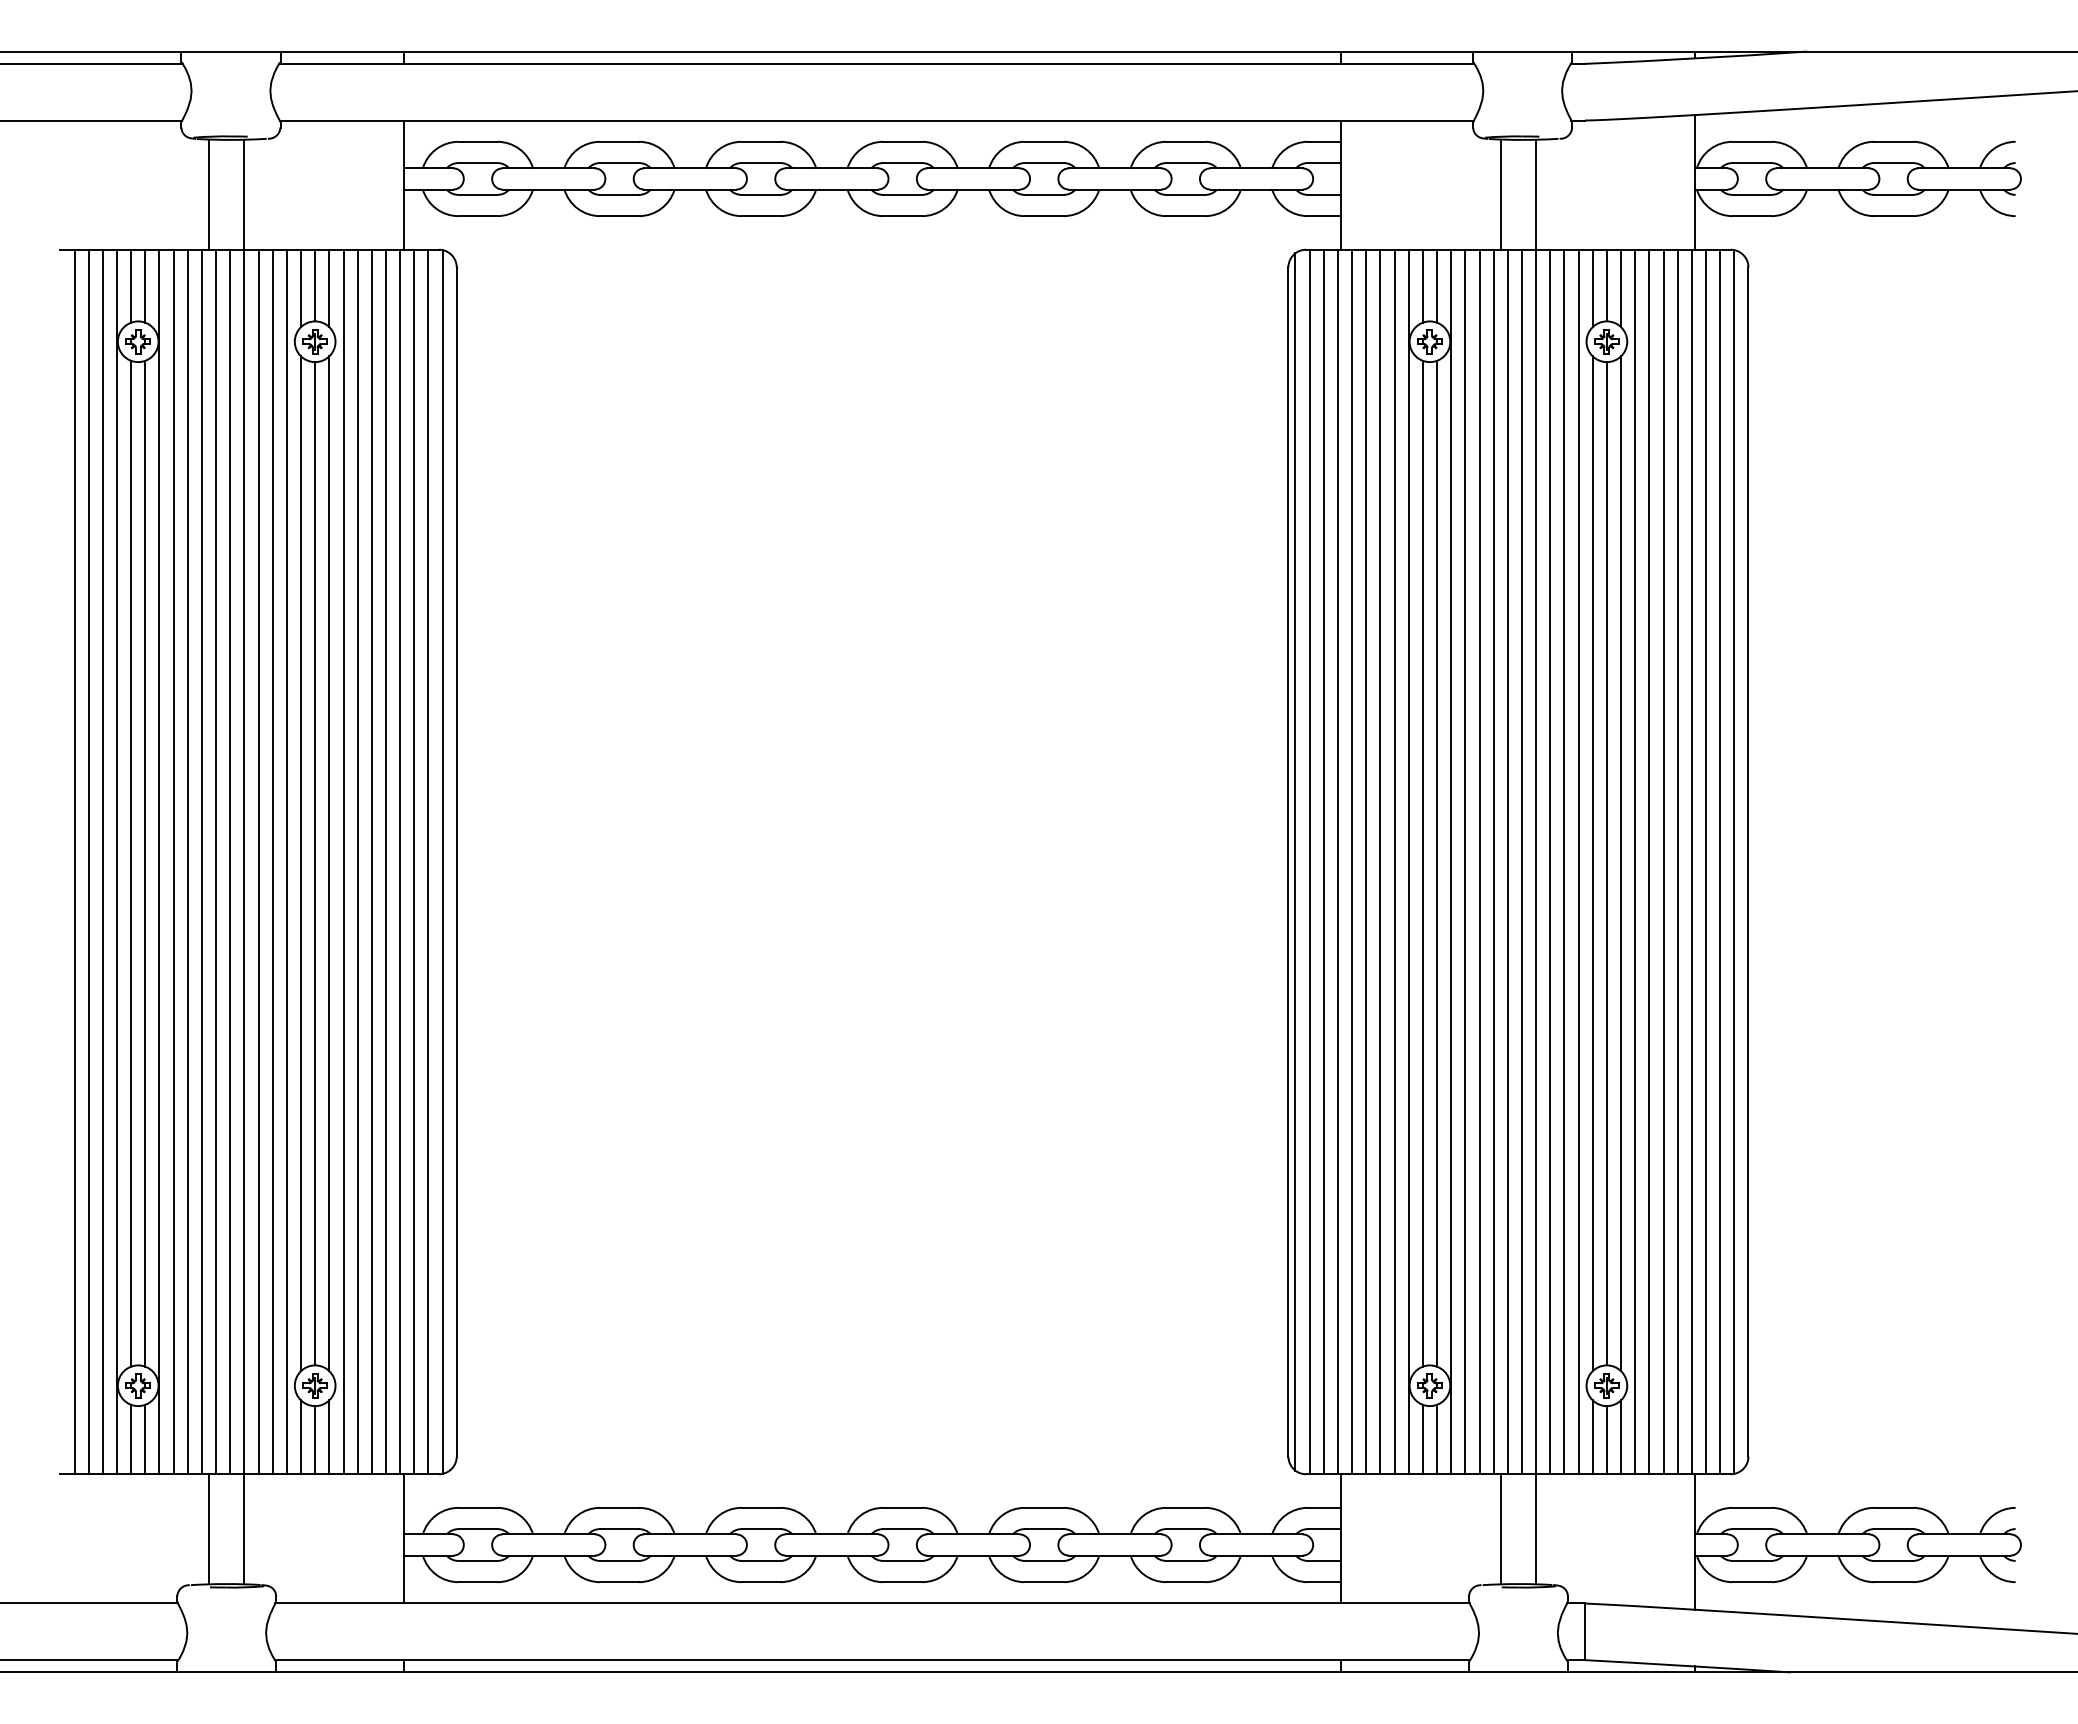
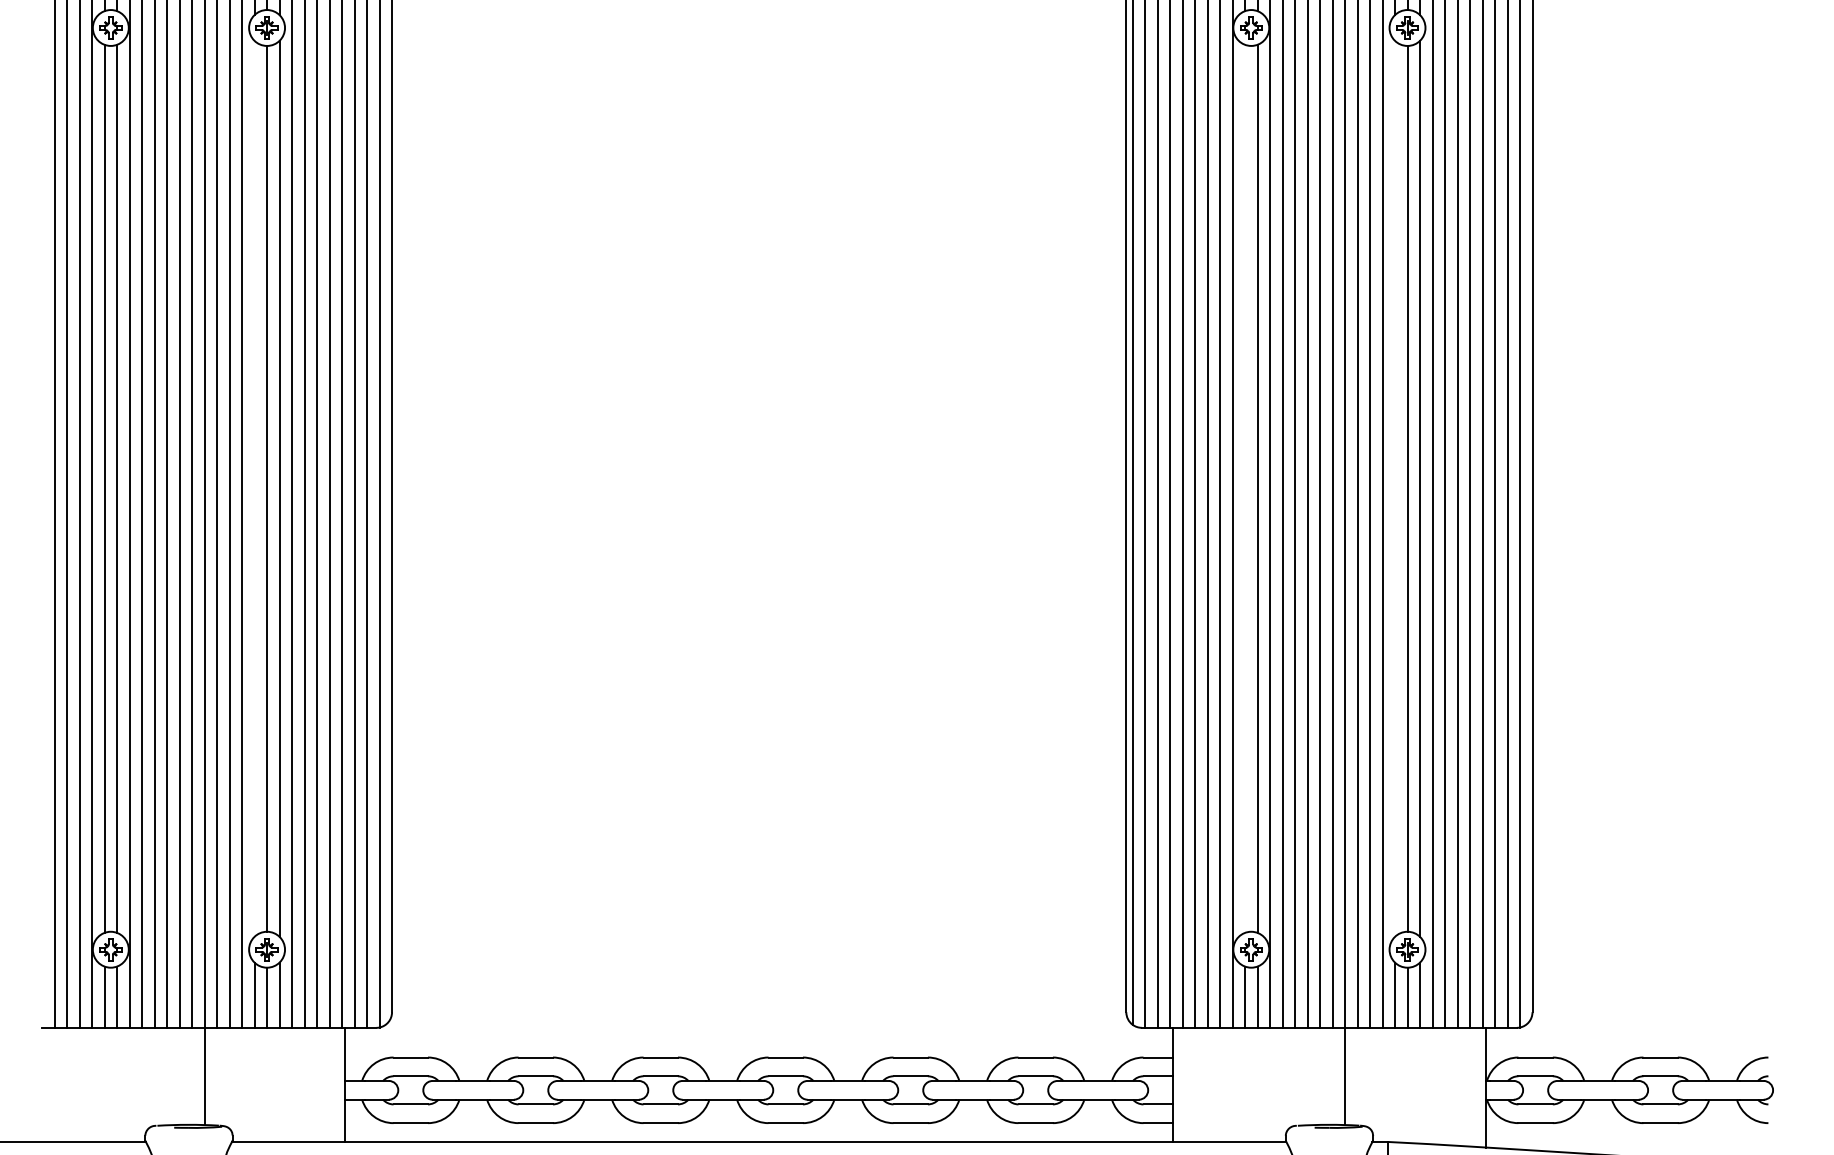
line: (301, 863) -> (254, 488), removed
line: (1422, 863) -> (1244, 488), removed
line: (1592, 863) -> (1394, 488), removed
line: (209, 1529) -> (173, 1076), removed
line: (1500, 1529) -> (1313, 1076), removed

